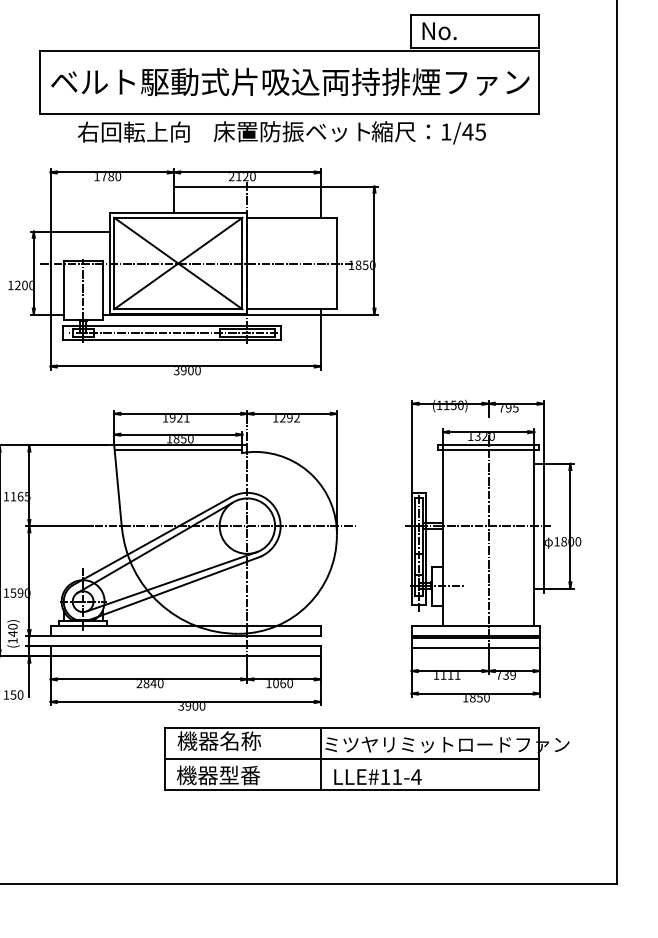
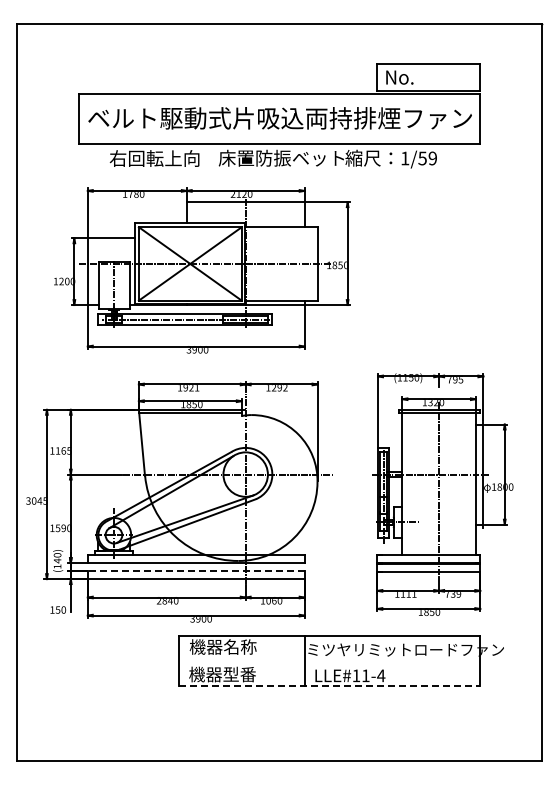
text: (474, 132) -> (427, 158), 1/45 -> 1/59
line: (184, 645) -> (195, 570), solid -> dashed
line: (351, 759) -> (329, 661), removed
line: (353, 790) -> (330, 686), solid -> dashed

